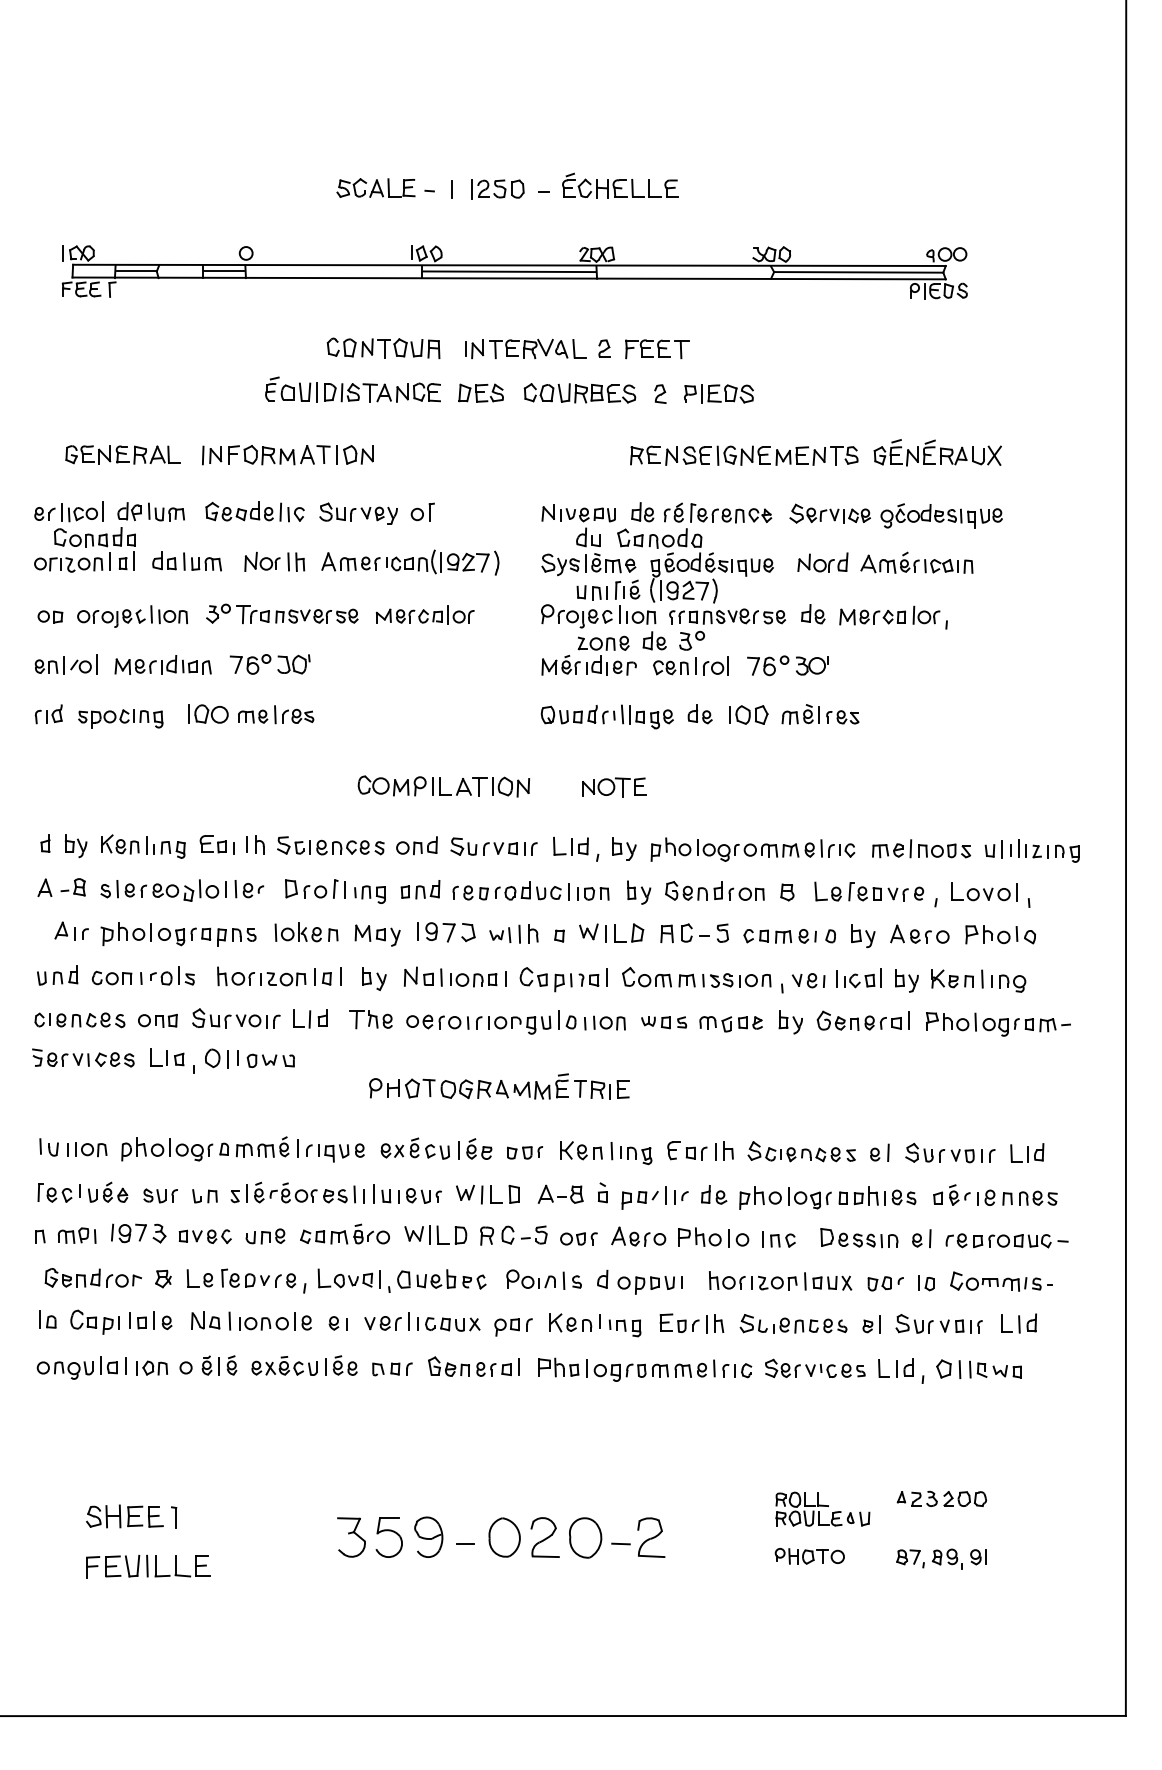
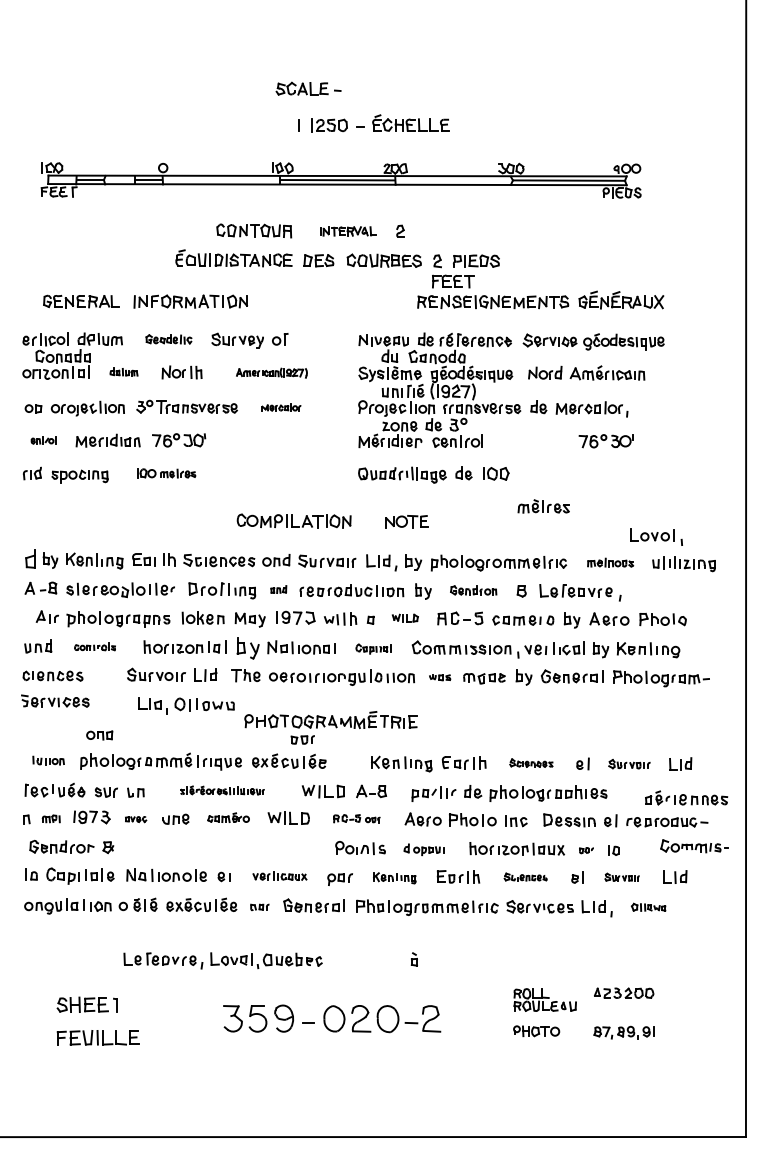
part: (385, 187) -> (308, 88), moved
part: (525, 349) -> (348, 231), size x0.7
part: (657, 349) -> (453, 281), moved
part: (254, 512) -> (168, 339), size x0.7
part: (186, 560) -> (123, 371), size x0.6
part: (409, 561) -> (271, 372), size x0.6
part: (424, 614) -> (281, 407), size x0.6
part: (65, 663) -> (43, 439), size x0.6
part: (787, 666) -> (605, 441), moved
part: (251, 714) -> (166, 473), size x0.7
part: (820, 714) -> (543, 506), moved
part: (44, 842) -> (29, 558), size x1.6
part: (921, 848) -> (610, 562), size x0.7
part: (420, 889) -> (278, 589), size x0.6
part: (714, 891) -> (473, 590), size x0.7
part: (990, 894) -> (656, 536), moved
part: (611, 931) -> (405, 617), size x0.6
part: (142, 975) -> (94, 646), size x0.6
part: (563, 978) -> (373, 648), size x0.6
part: (373, 980) -> (247, 649), size x1.4
part: (157, 1020) -> (99, 735), moved
part: (663, 1022) -> (439, 677), size x0.7
part: (222, 1060) -> (186, 705), moved
part: (73, 1147) -> (48, 760), size x0.7
part: (802, 1150) -> (531, 762), size x0.6
part: (524, 1152) -> (302, 739), moved
part: (950, 1153) -> (629, 764), size x0.7
part: (335, 1192) -> (222, 790), size x0.6
part: (601, 1192) -> (413, 959), moved
part: (995, 1194) -> (686, 797), moved
part: (344, 1233) -> (228, 817), size x0.7
part: (77, 1235) -> (51, 818), size x0.7
part: (537, 1235) -> (356, 818), size x0.6
part: (204, 1236) -> (135, 819), size x0.6
part: (335, 1280) -> (222, 960), moved
part: (639, 1281) -> (423, 849), size x0.7
part: (1001, 1281) -> (694, 846), moved
part: (885, 1283) -> (586, 850), size x0.6
part: (421, 1321) -> (279, 875), size x0.7
part: (793, 1322) -> (525, 876), size x0.6
part: (939, 1324) -> (622, 877), size x0.6
part: (595, 1325) -> (394, 878), size x0.7
part: (391, 1369) -> (259, 907), size x0.7
part: (978, 1369) -> (648, 907), size x0.6

